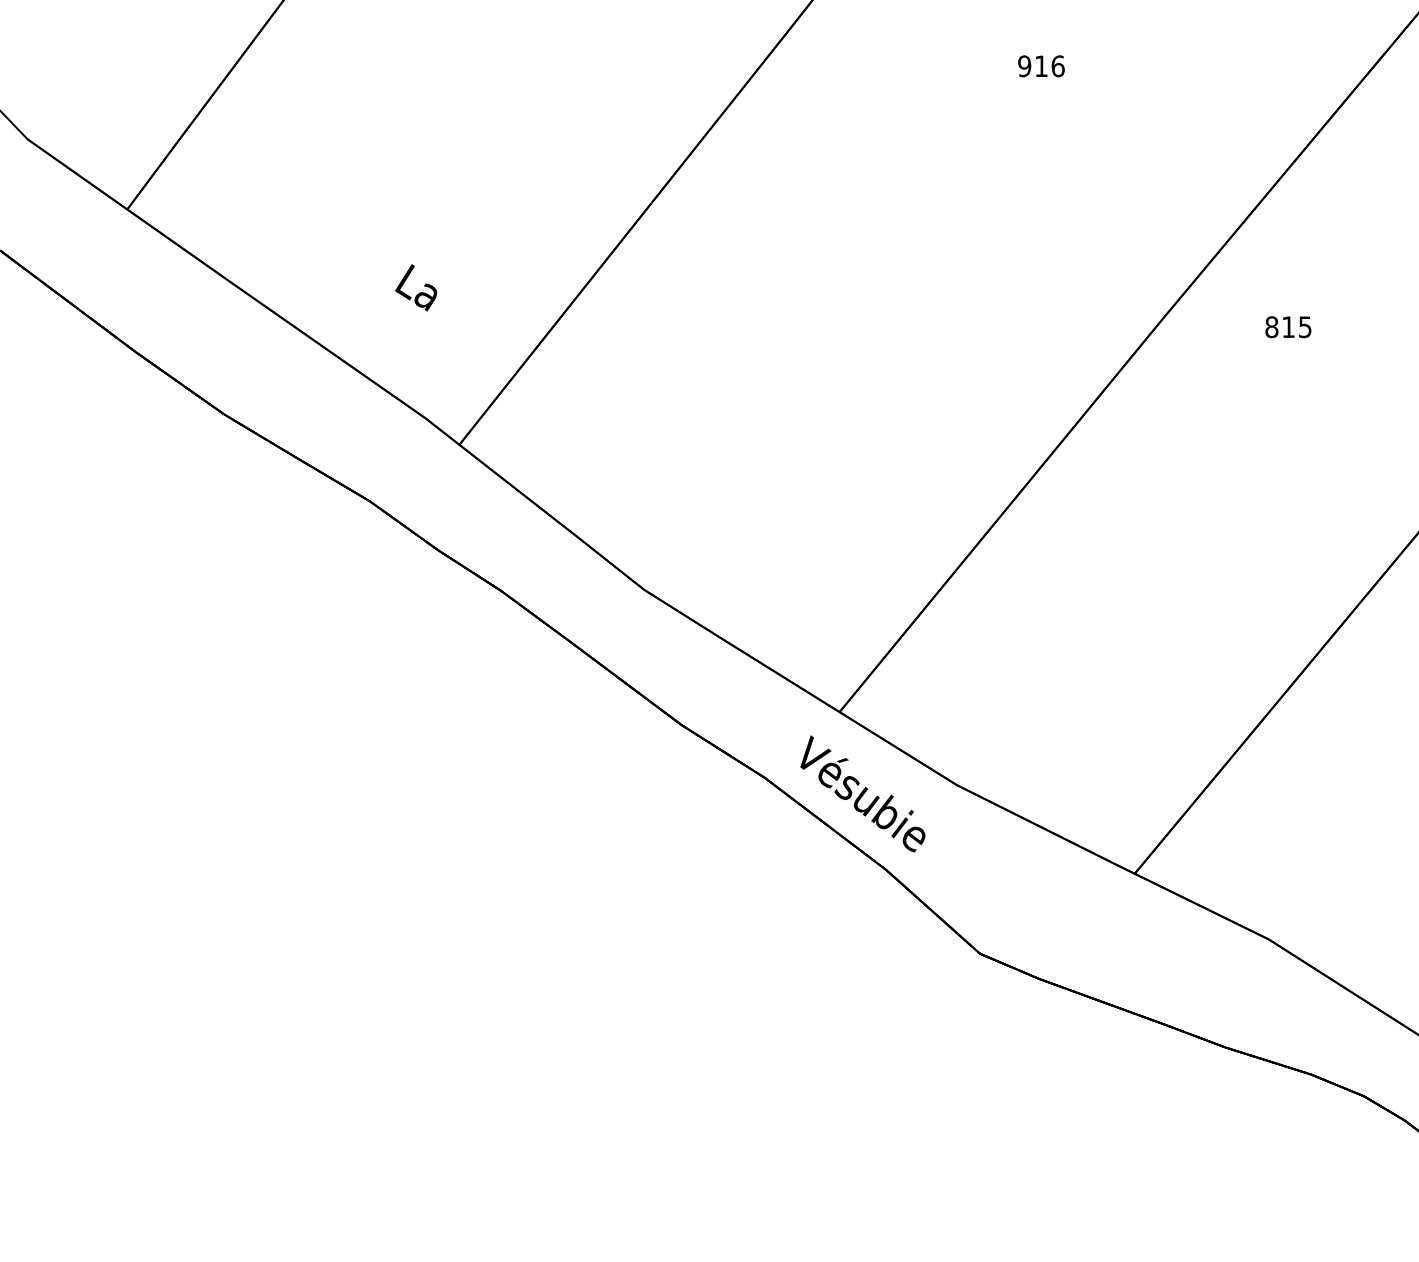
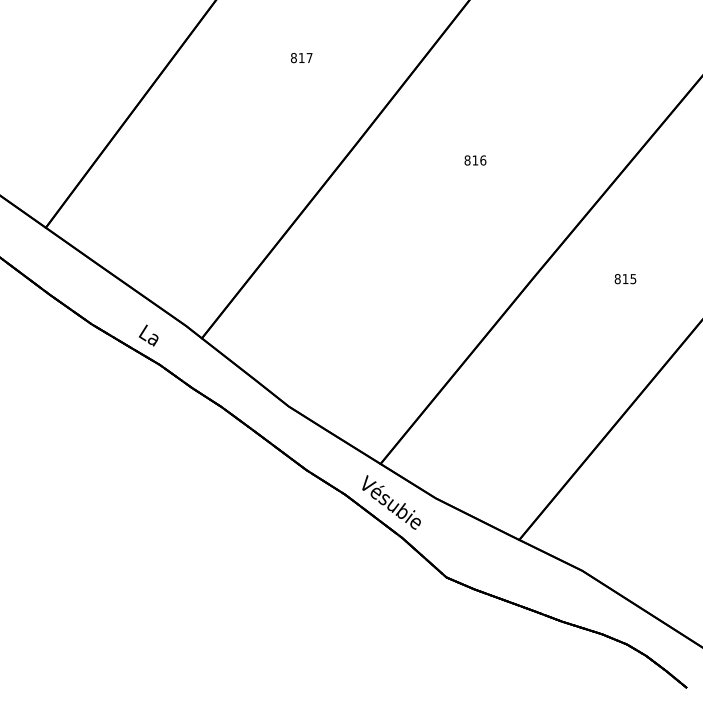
text: (1024, 66) -> (467, 160), 916 -> 816
text: (415, 287) -> (148, 335), moved
text: (1288, 328) -> (625, 279), moved

